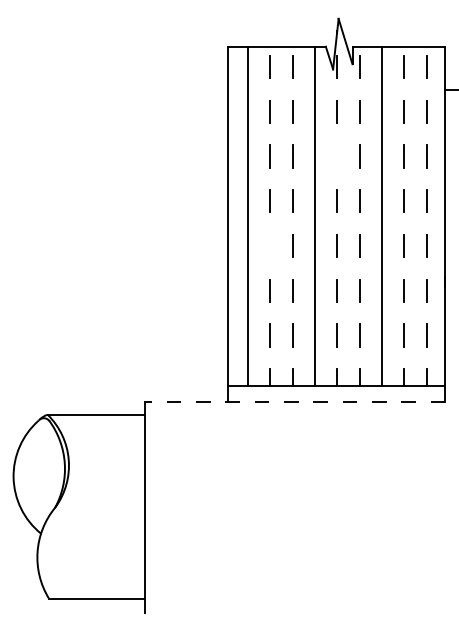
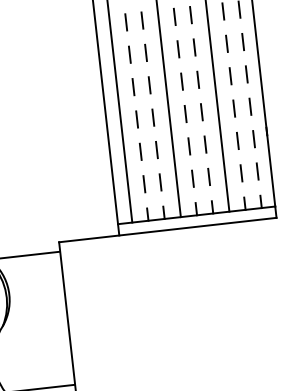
line: (336, 156) -> (177, 49), added
line: (269, 245) -> (136, 119), added
line: (294, 401) -> (167, 230), dashed -> solid

